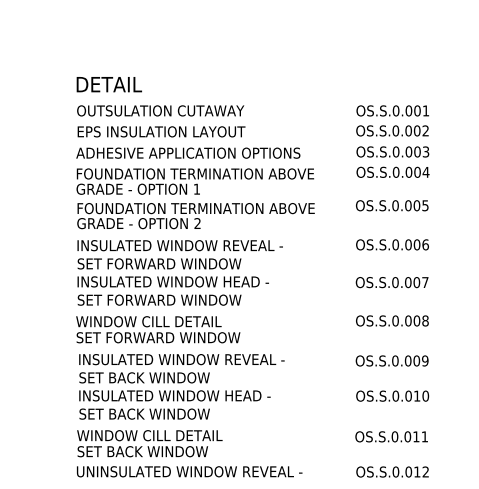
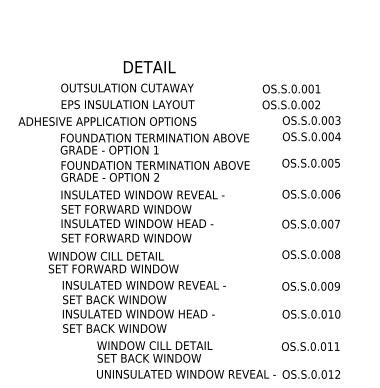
text: (109, 85) -> (149, 67), moved
text: (392, 120) -> (291, 96), moved
text: (188, 153) -> (107, 121), moved
text: (158, 329) -> (113, 262), moved
text: (189, 453) -> (186, 359), moved

